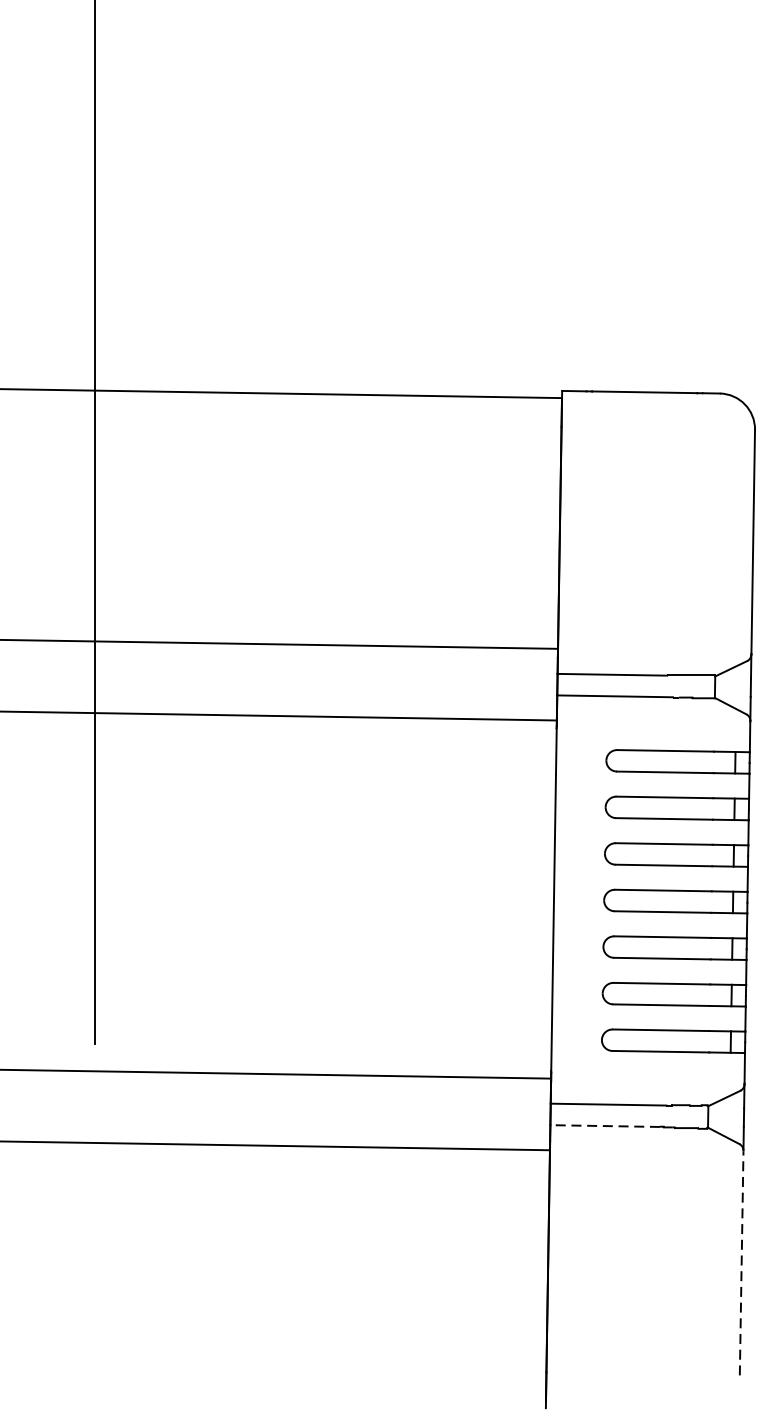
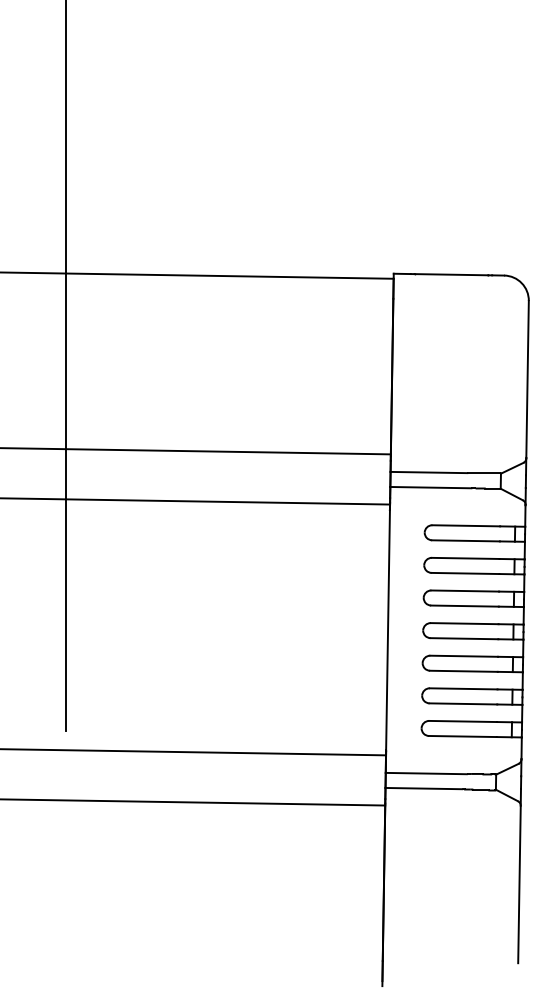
line: (604, 1125) -> (423, 788), dashed -> solid
line: (741, 1263) -> (519, 884), dashed -> solid

